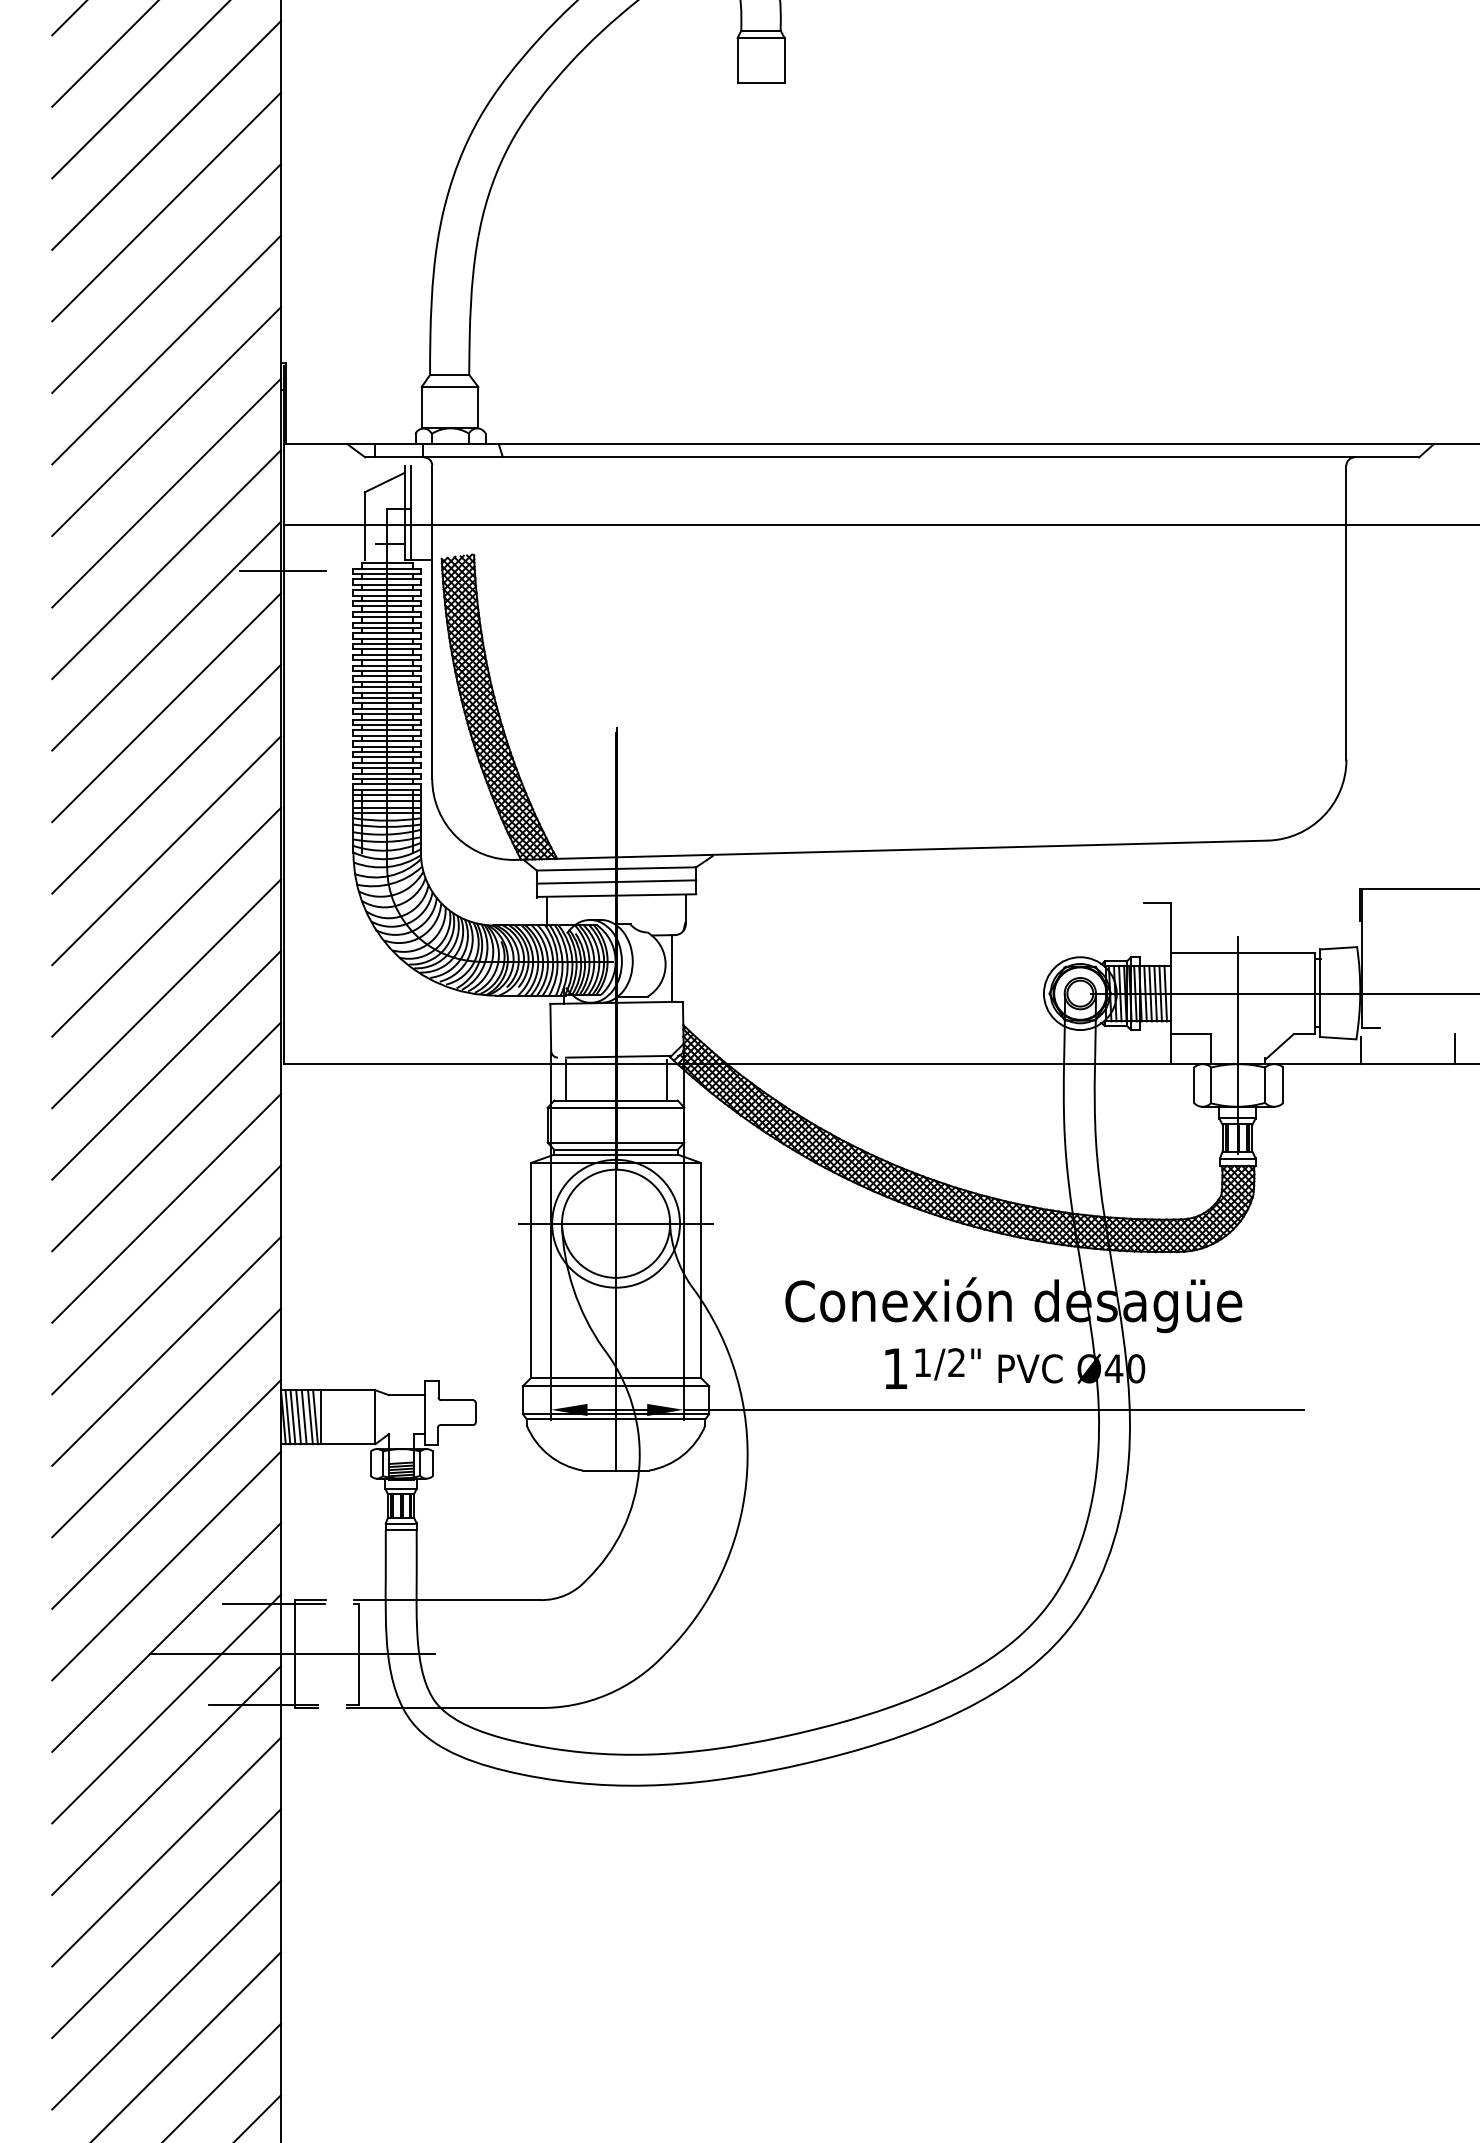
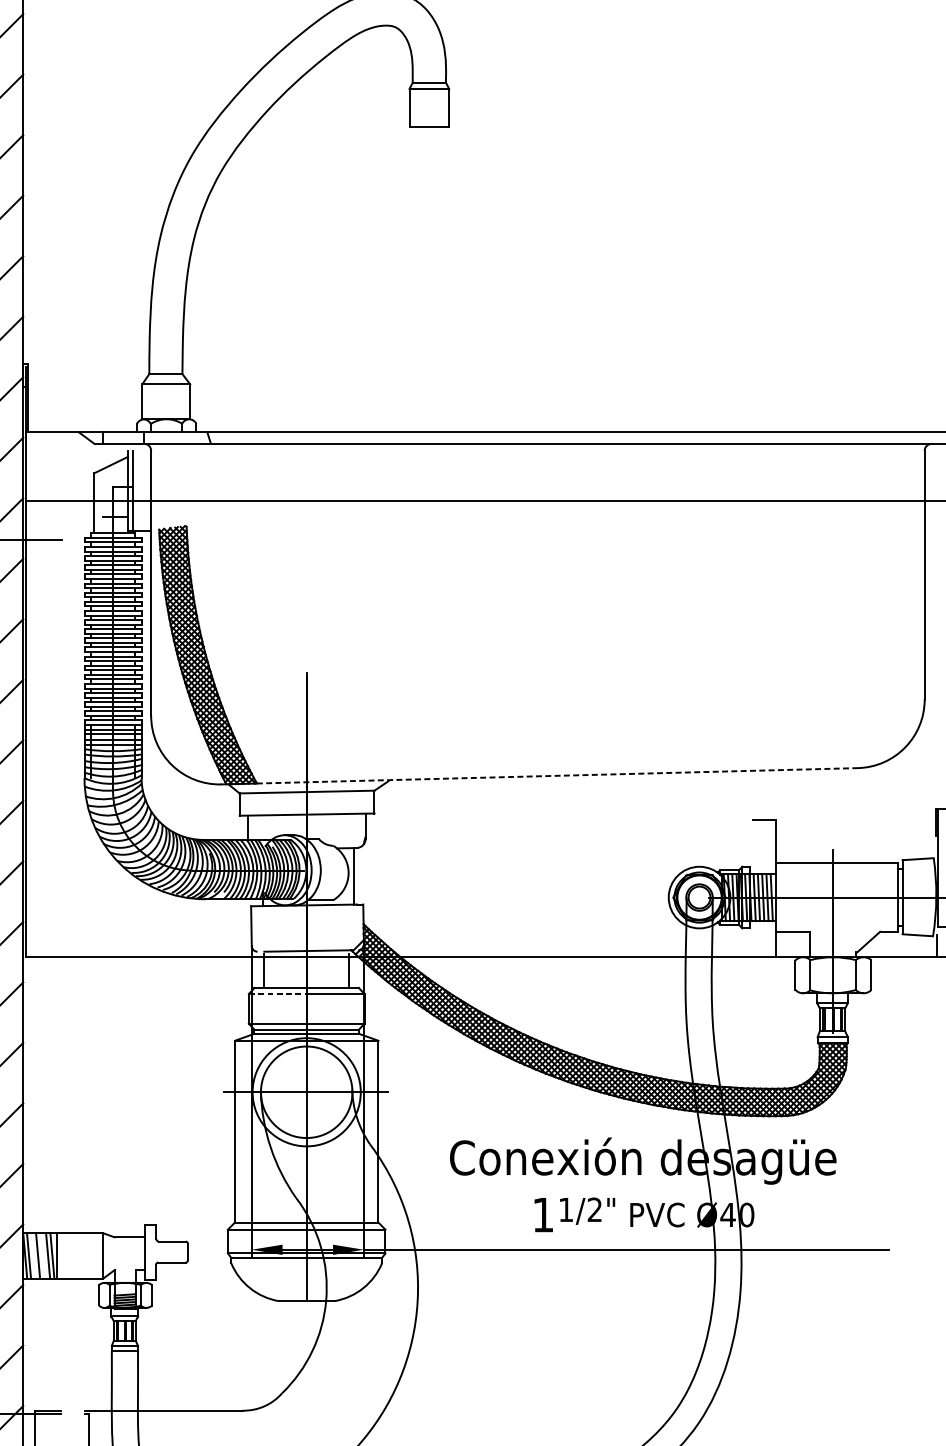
line: (912, 849) -> (557, 775), solid -> dashed
line: (616, 881) -> (307, 802), removed
line: (582, 1107) -> (278, 993), solid -> dashed
line: (292, 1417) -> (32, 1256), removed
line: (303, 1417) -> (42, 1256), removed

